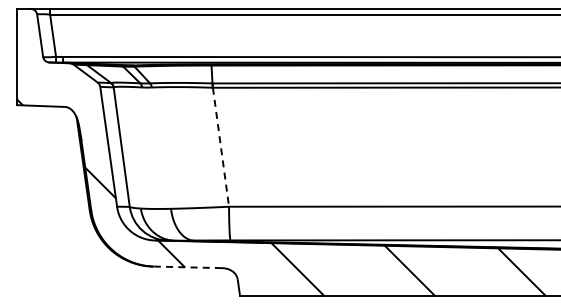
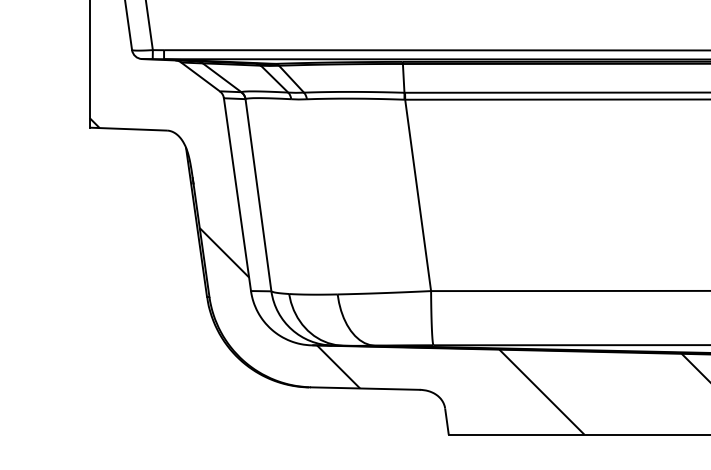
line: (220, 146) -> (417, 194), dashed -> solid
line: (188, 267) -> (365, 388), dashed -> solid

